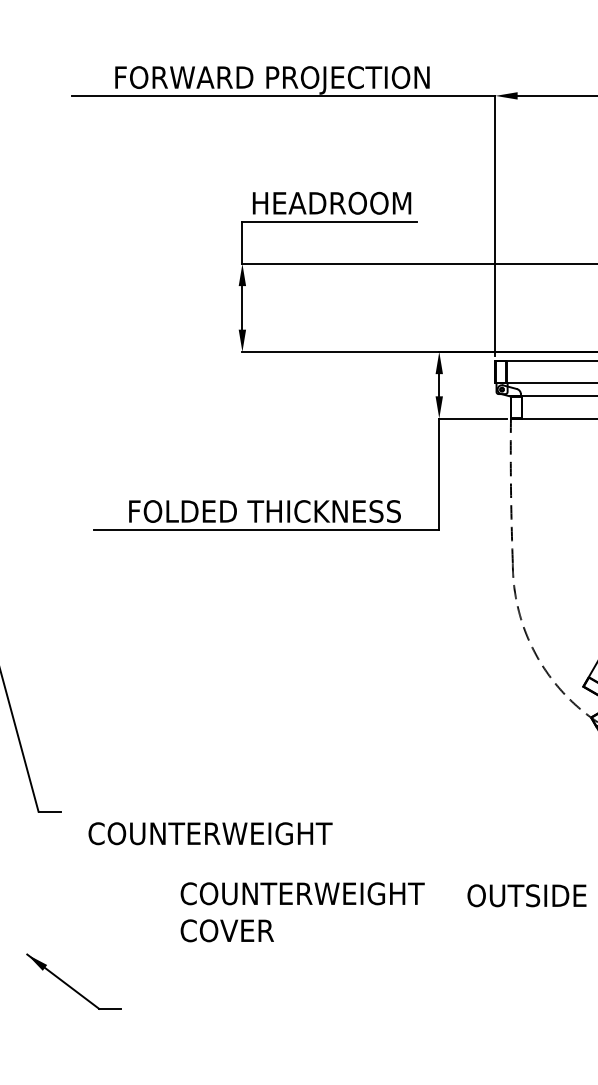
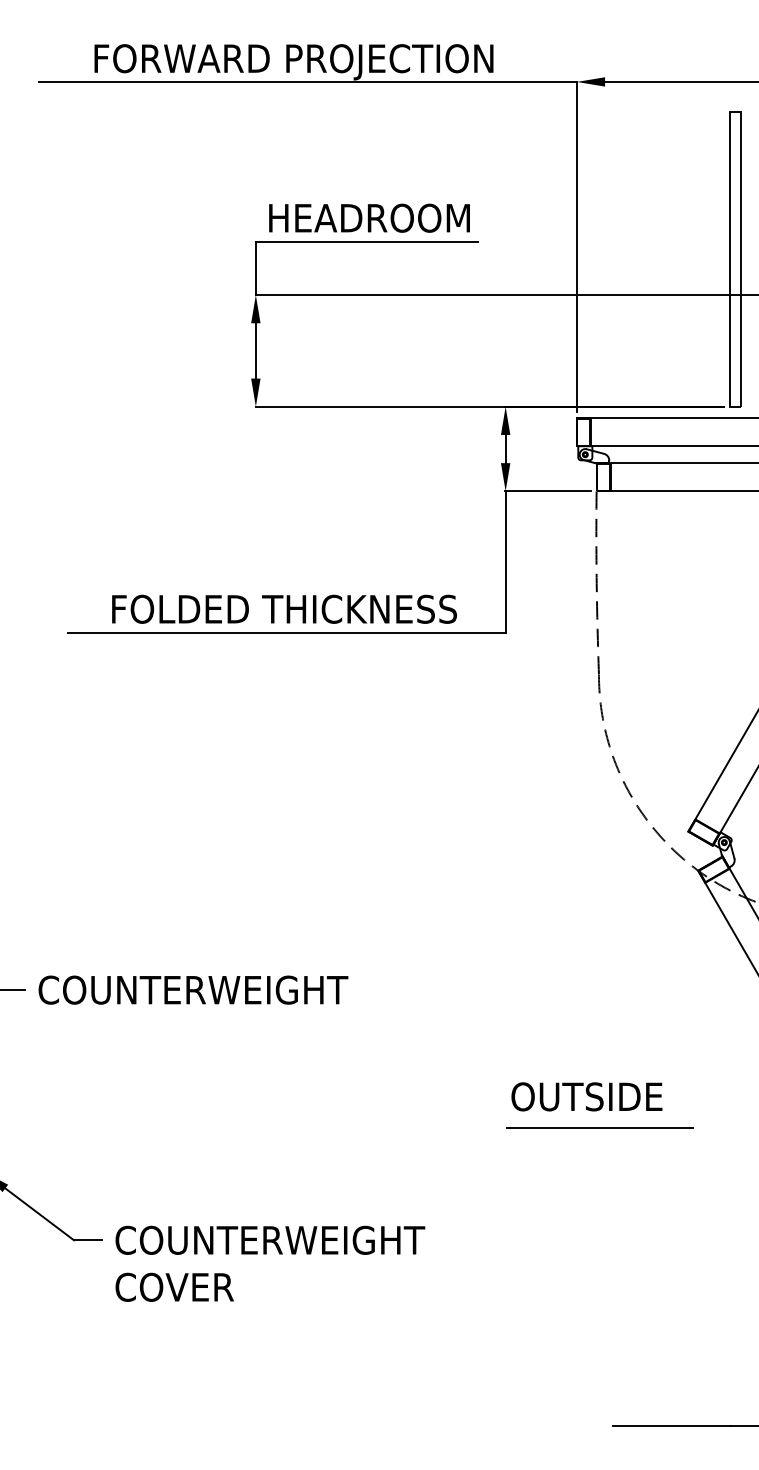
text: (210, 833) -> (193, 989), moved
text: (526, 895) -> (586, 1096), moved
text: (302, 912) -> (270, 1263), moved
line: (513, 919) -> (599, 1127), added

